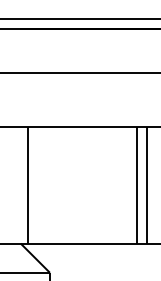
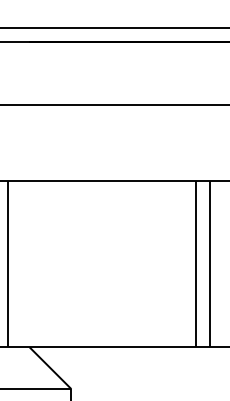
line: (27, 184) -> (8, 263), moved

